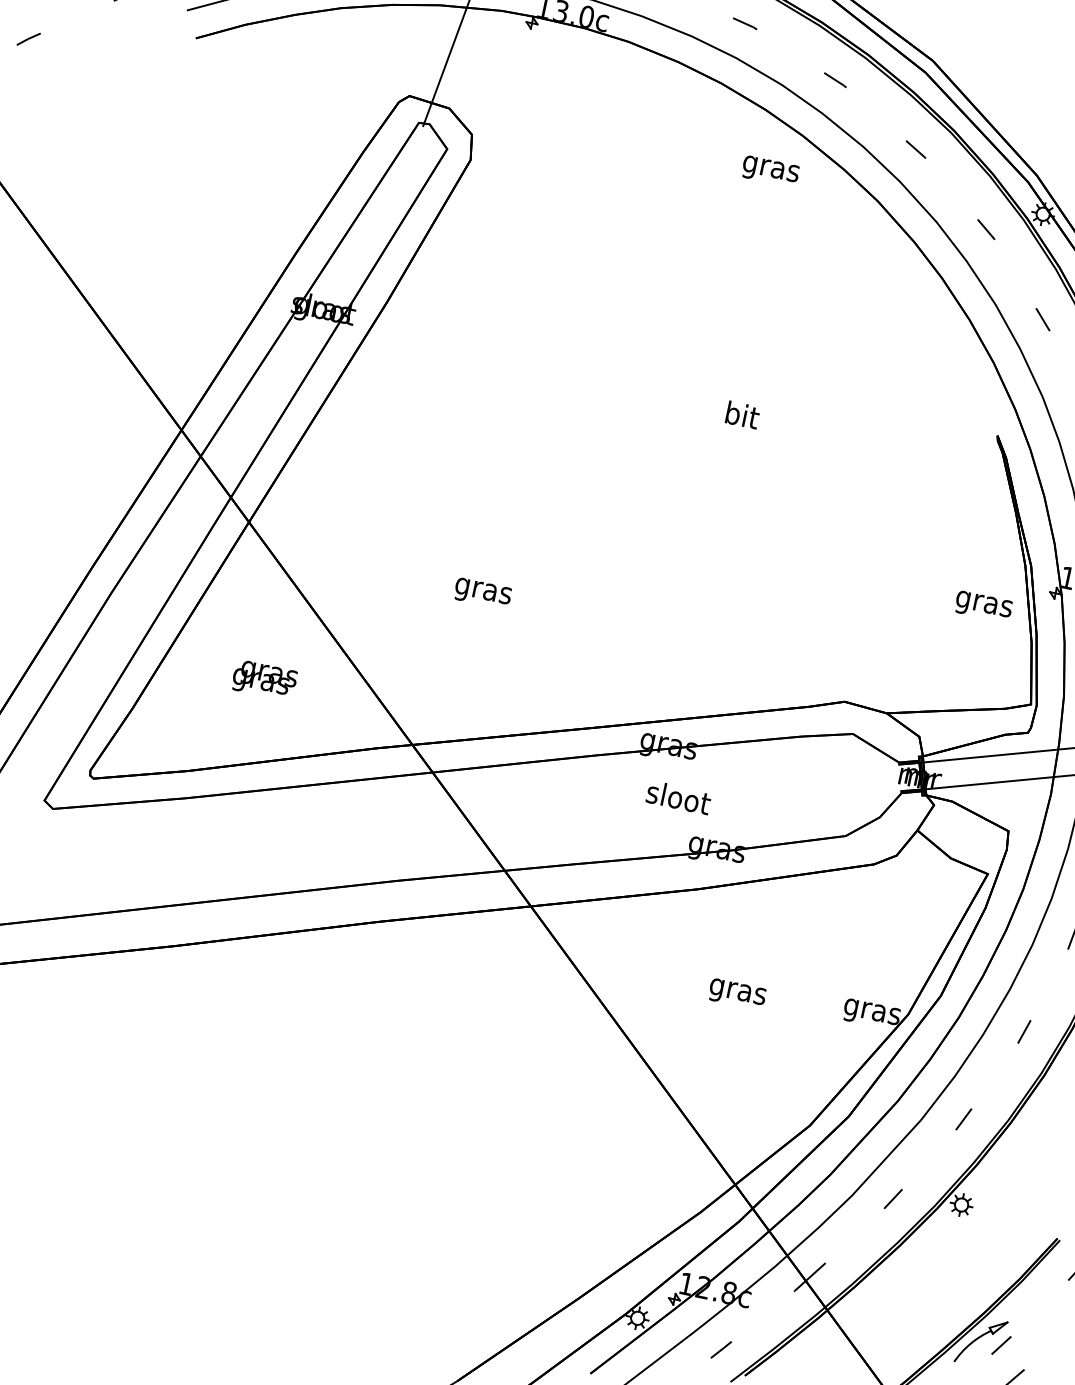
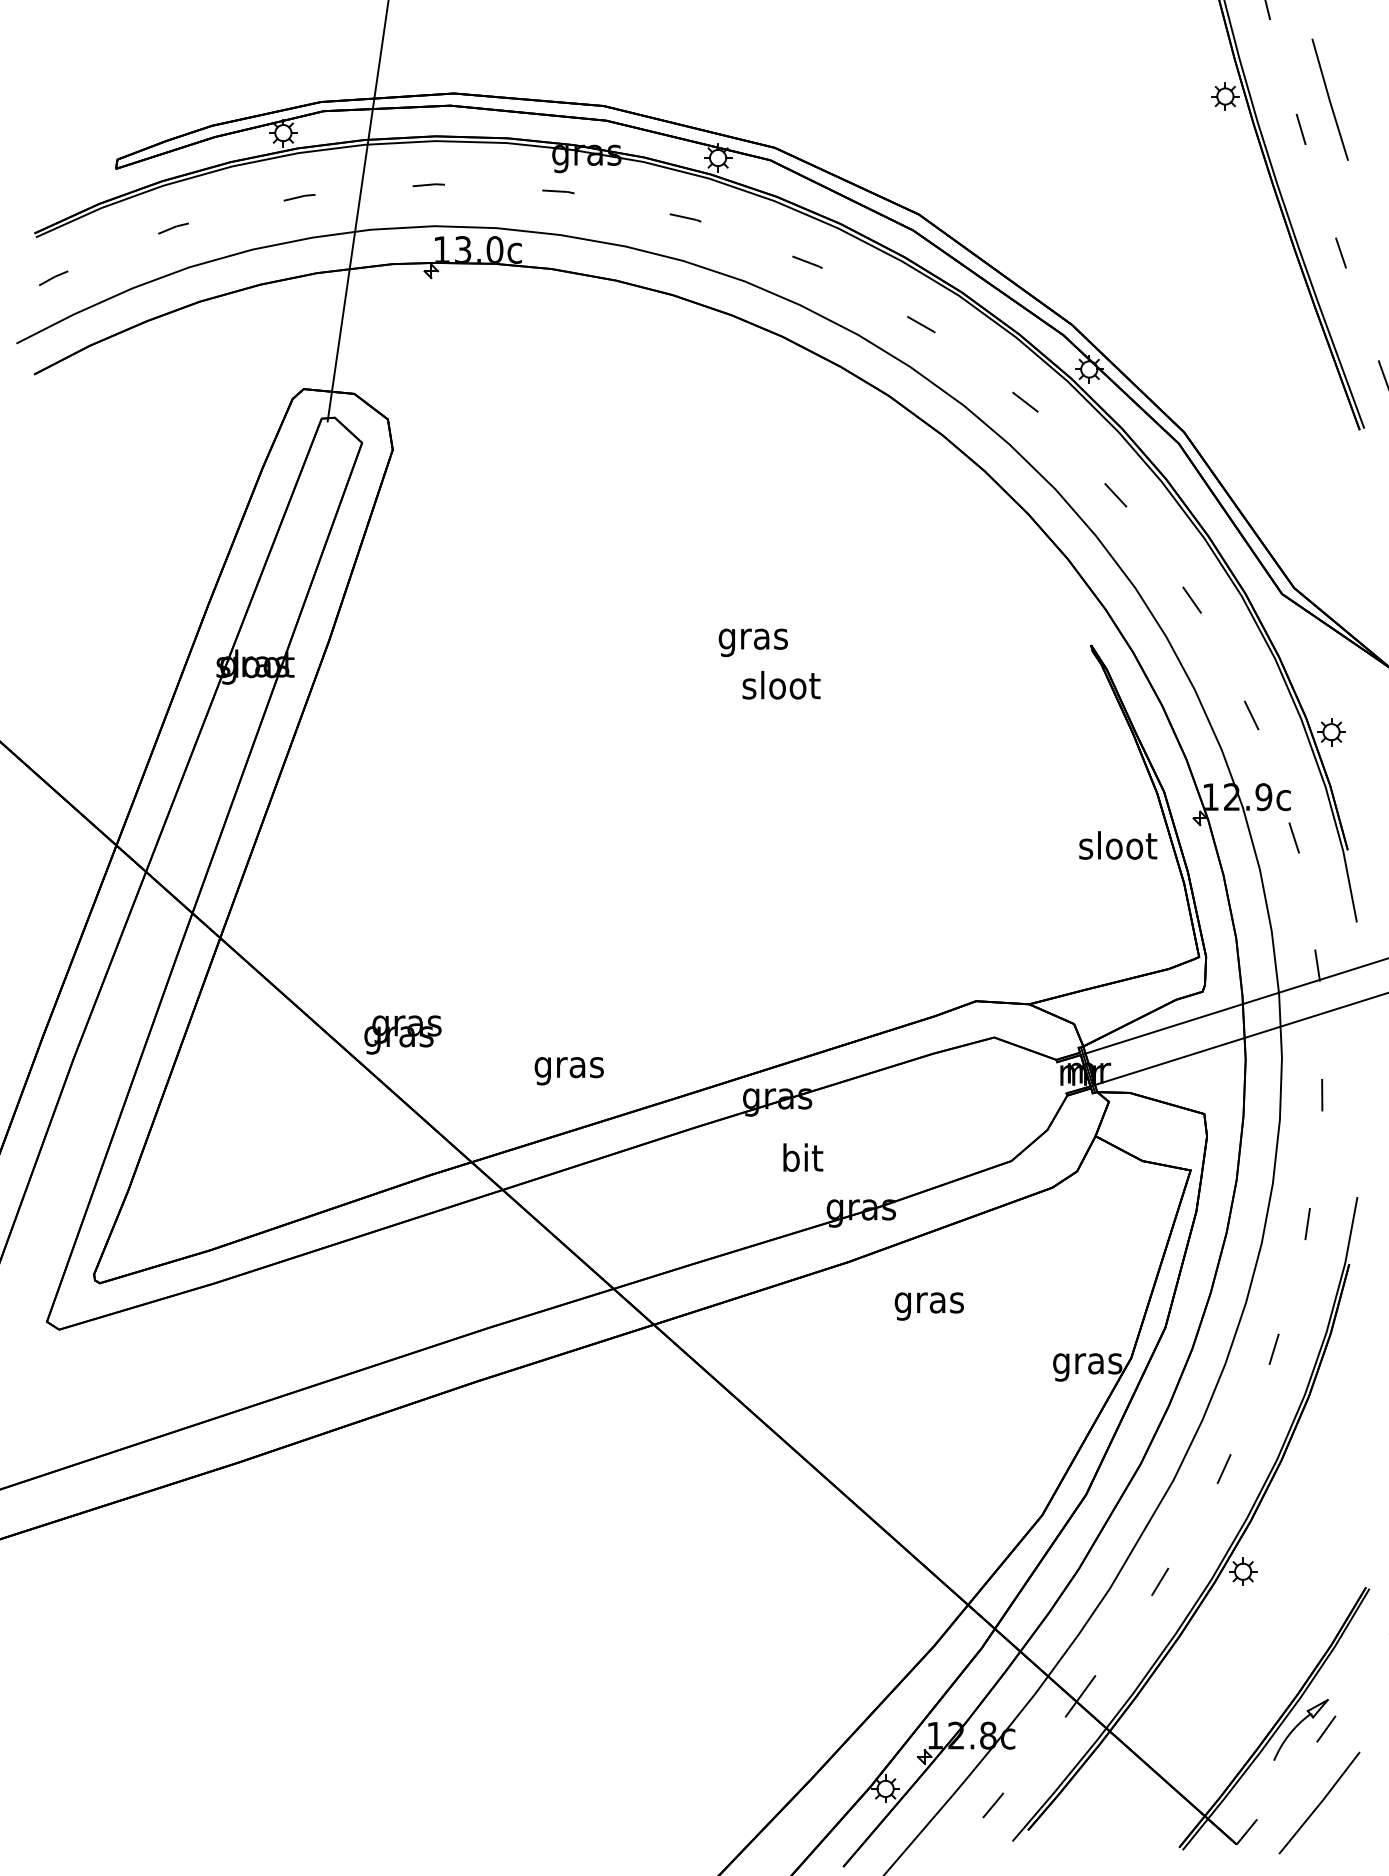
text: (769, 171) -> (752, 642), moved
text: (742, 415) -> (781, 685), bit -> sloot
text: (482, 593) -> (568, 1071), moved
text: (984, 603) -> (1118, 848), gras -> sloot
text: (264, 680) -> (402, 1034), moved
text: (678, 797) -> (802, 1157), sloot -> bit
text: (736, 994) -> (928, 1306), moved

